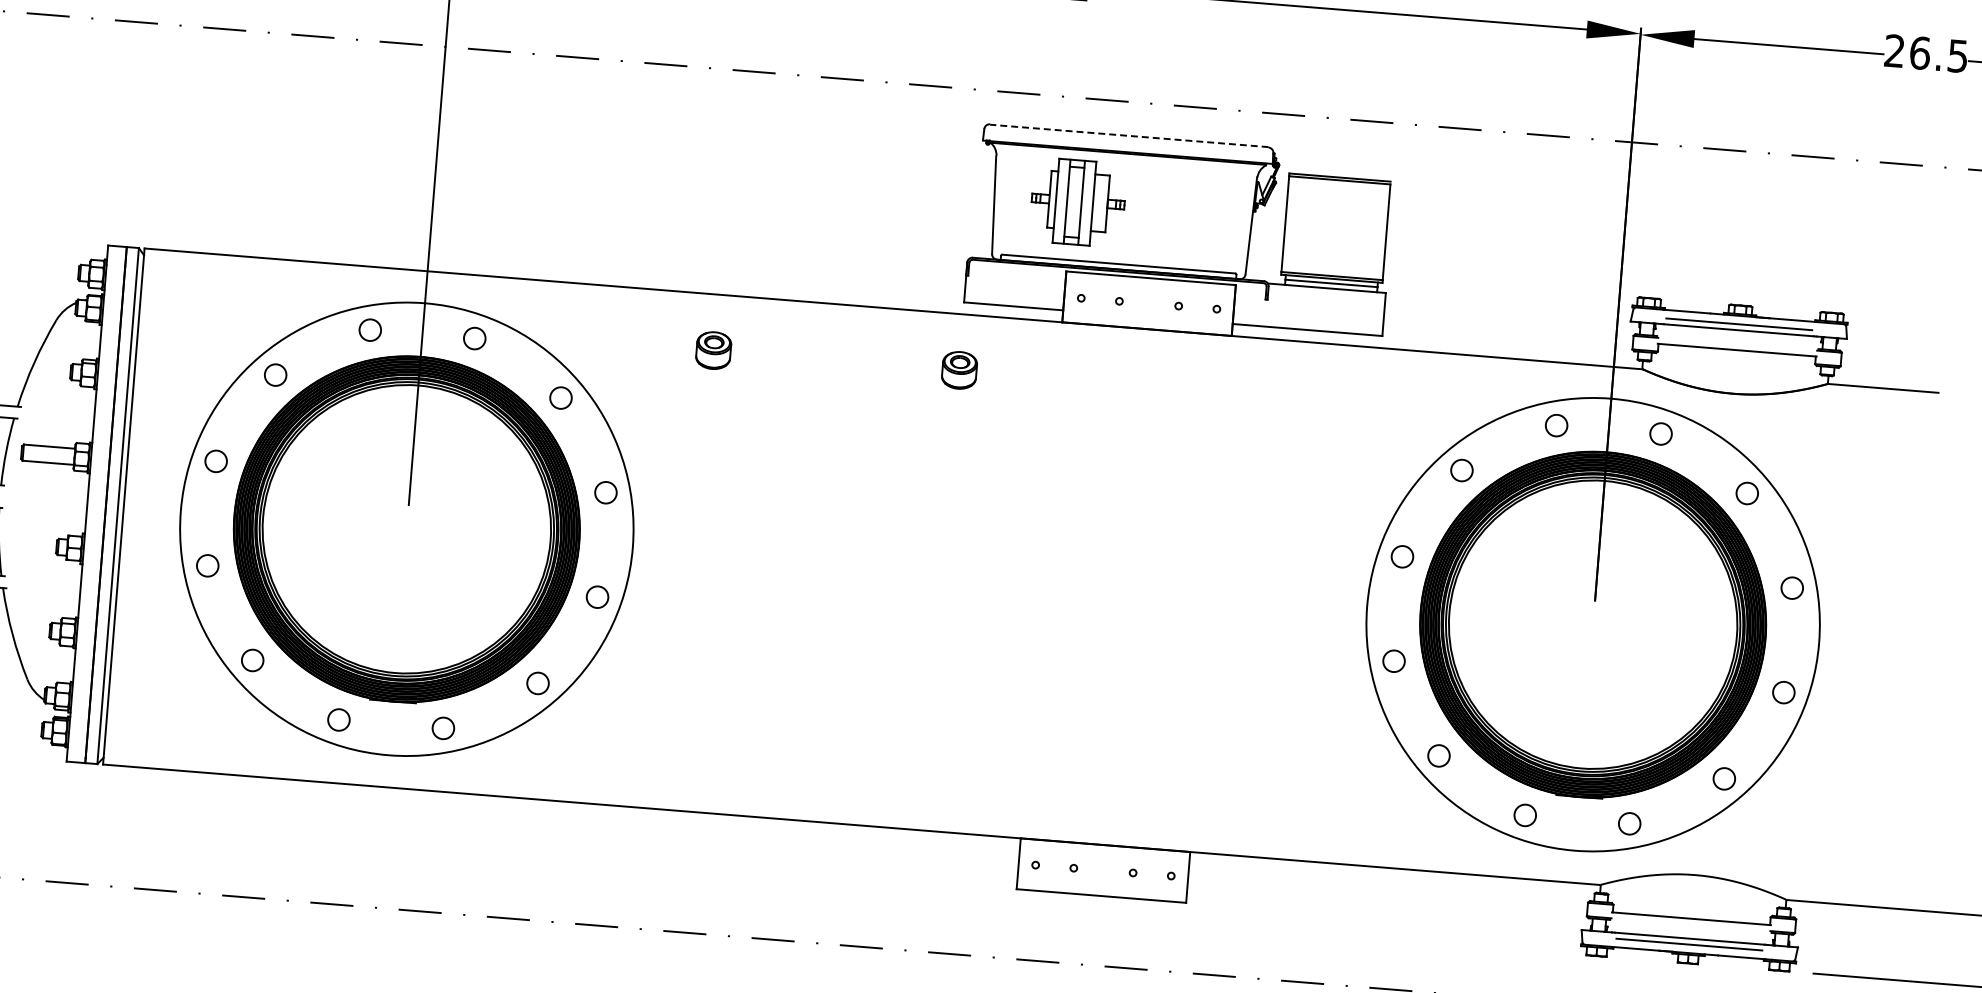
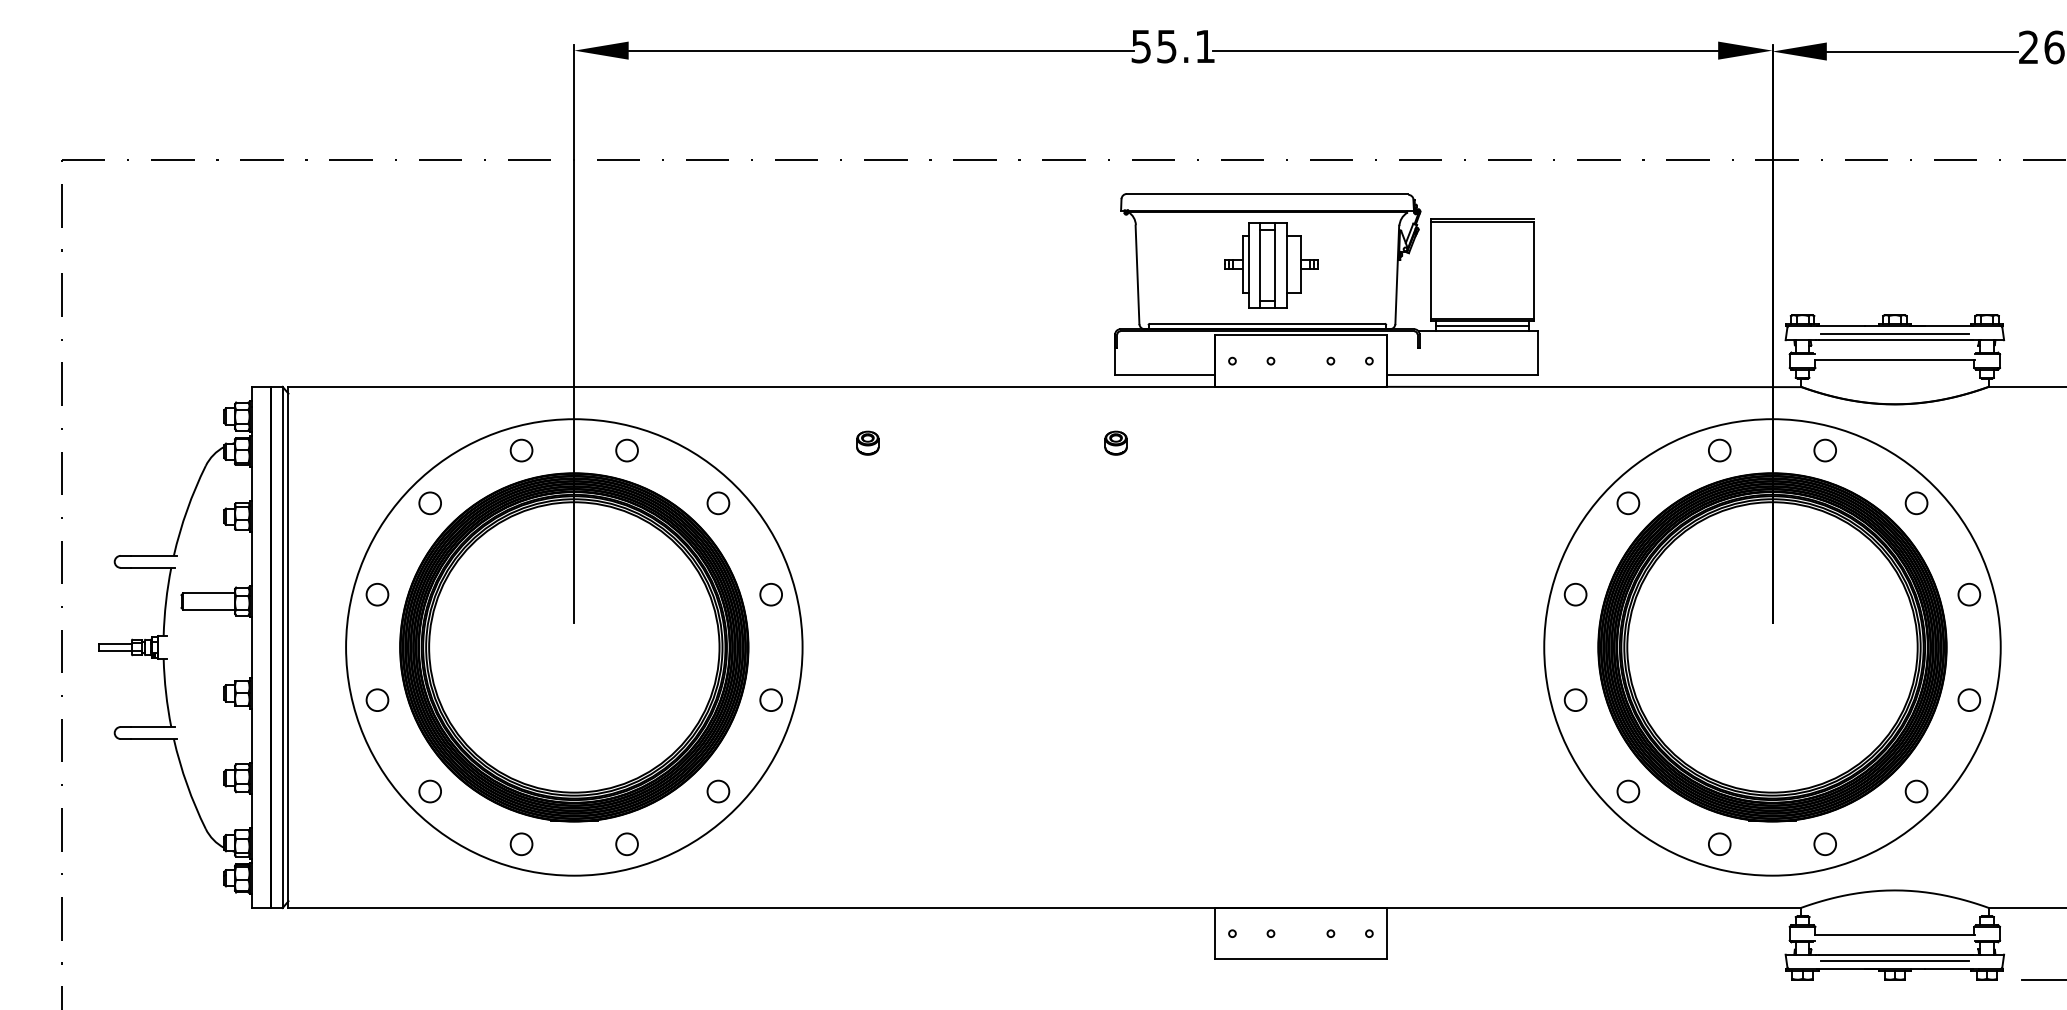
line: (1129, 136) -> (1267, 194), dashed -> solid
part: (1078, 202) -> (1271, 265), moved
part: (713, 349) -> (867, 442), size x0.62
part: (958, 369) -> (1115, 442), size x0.62

